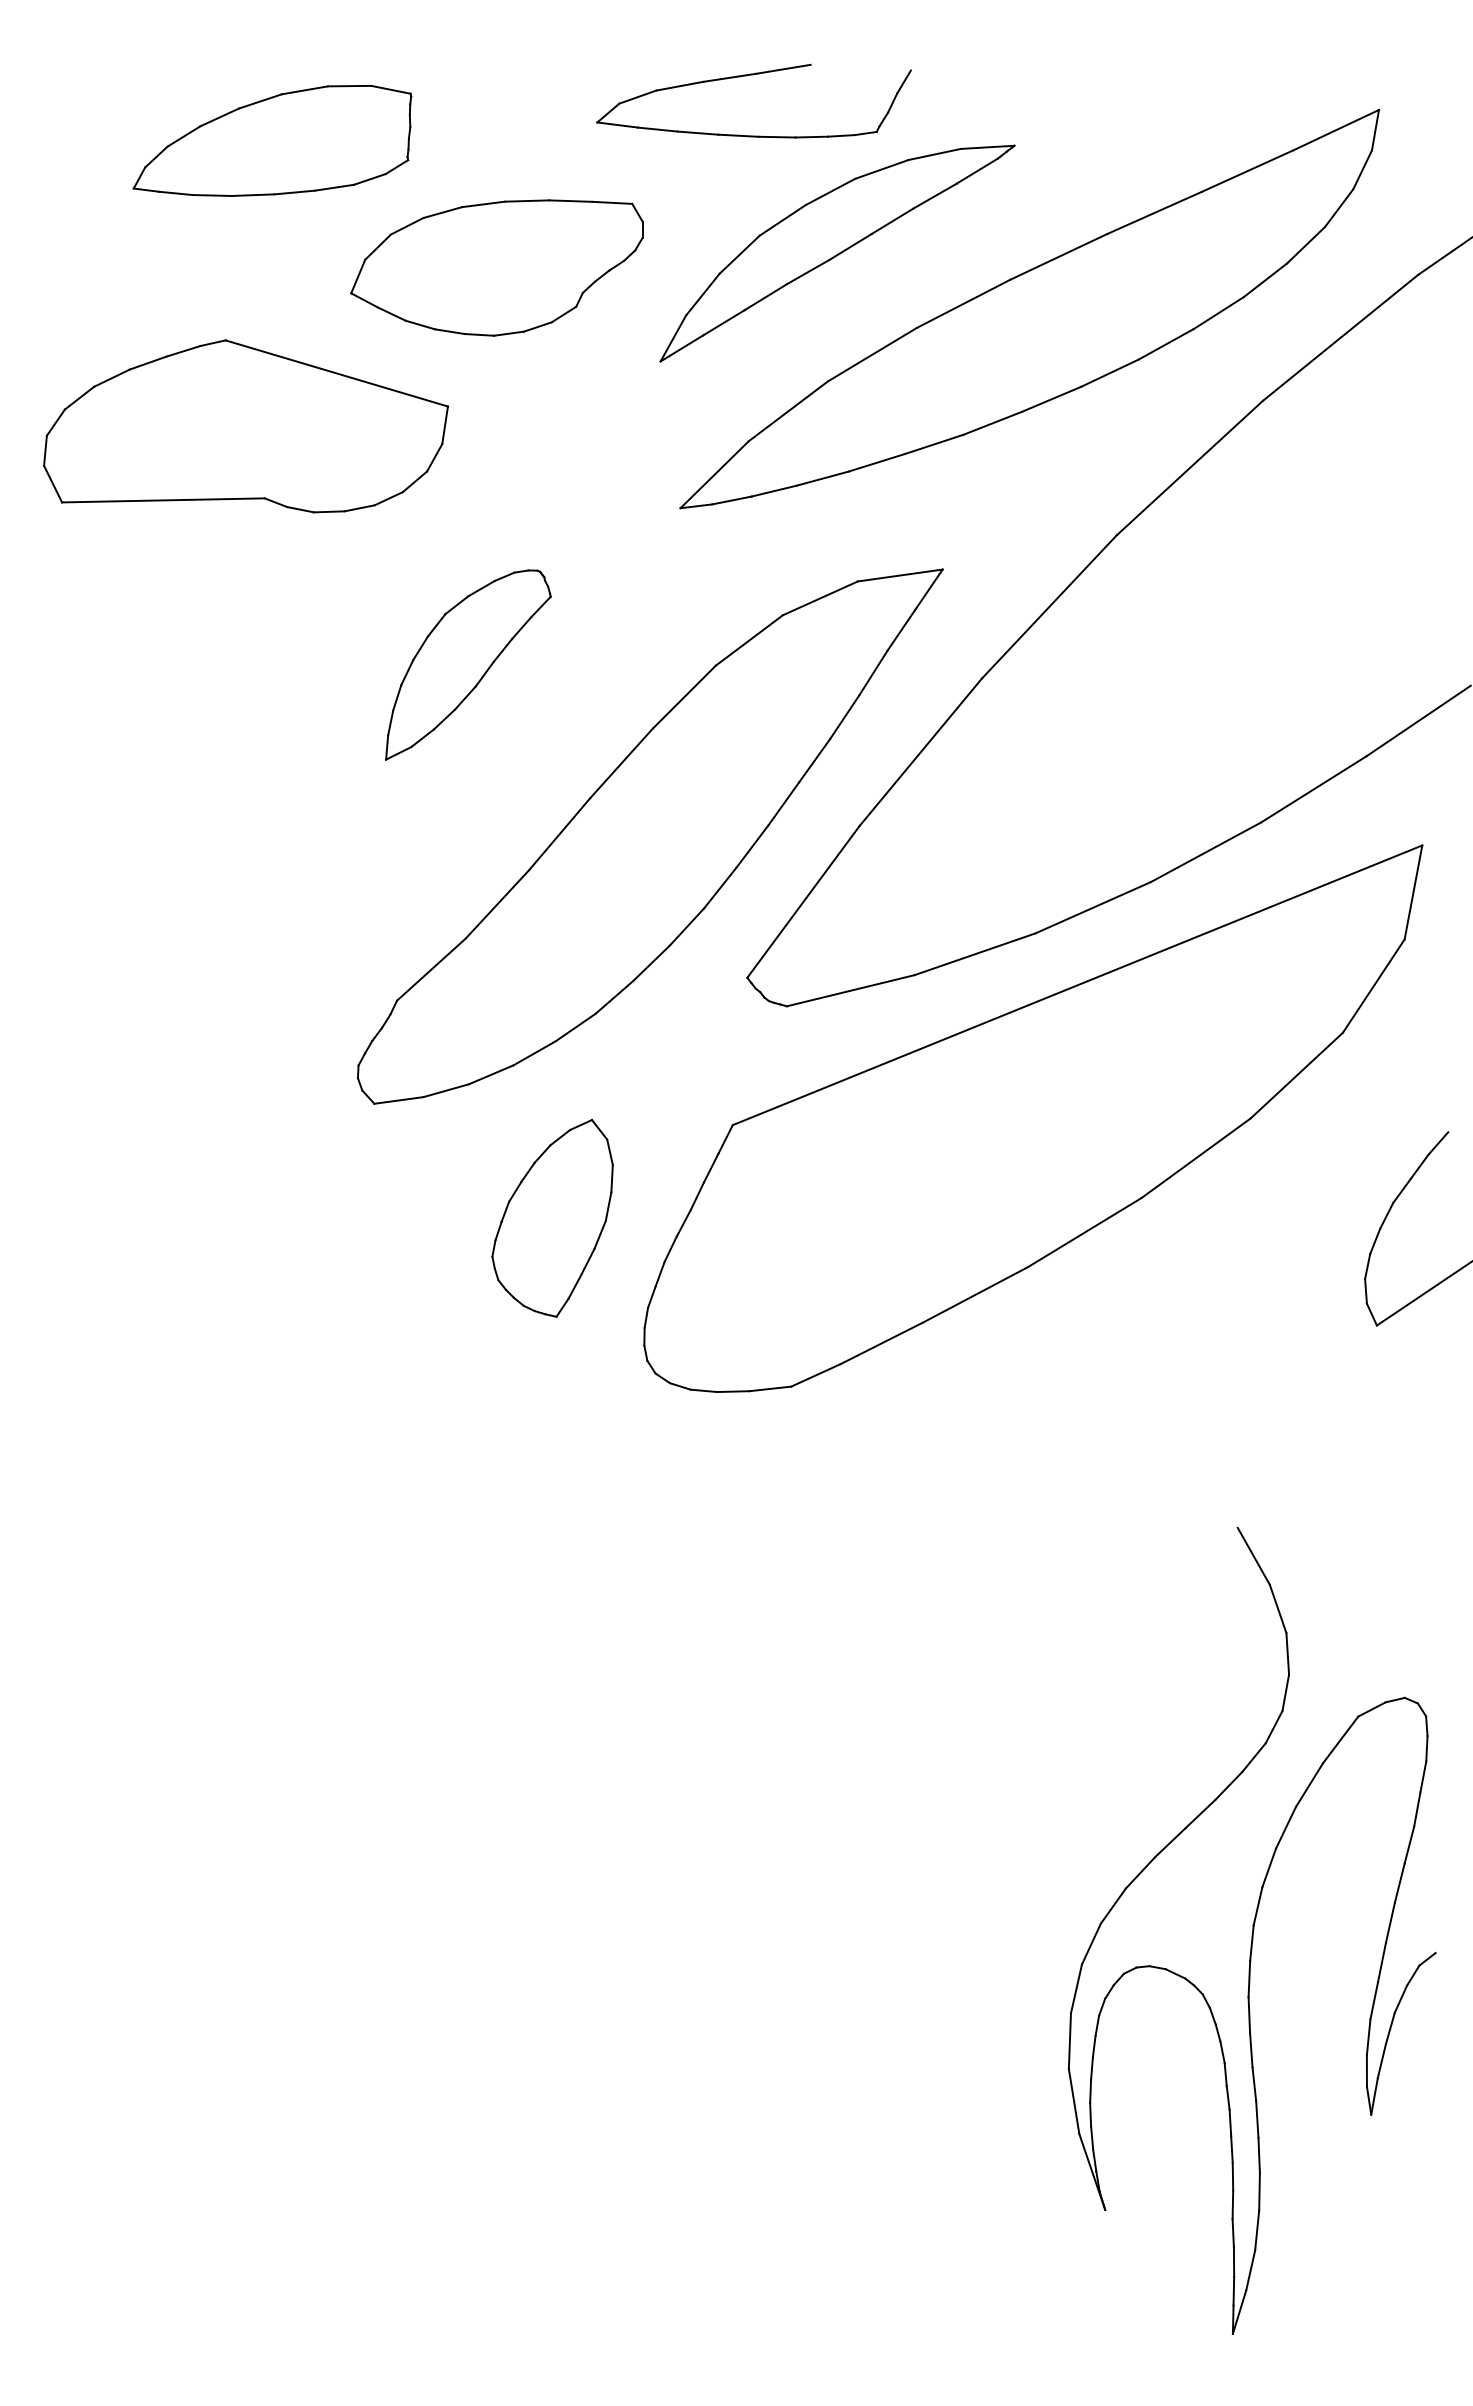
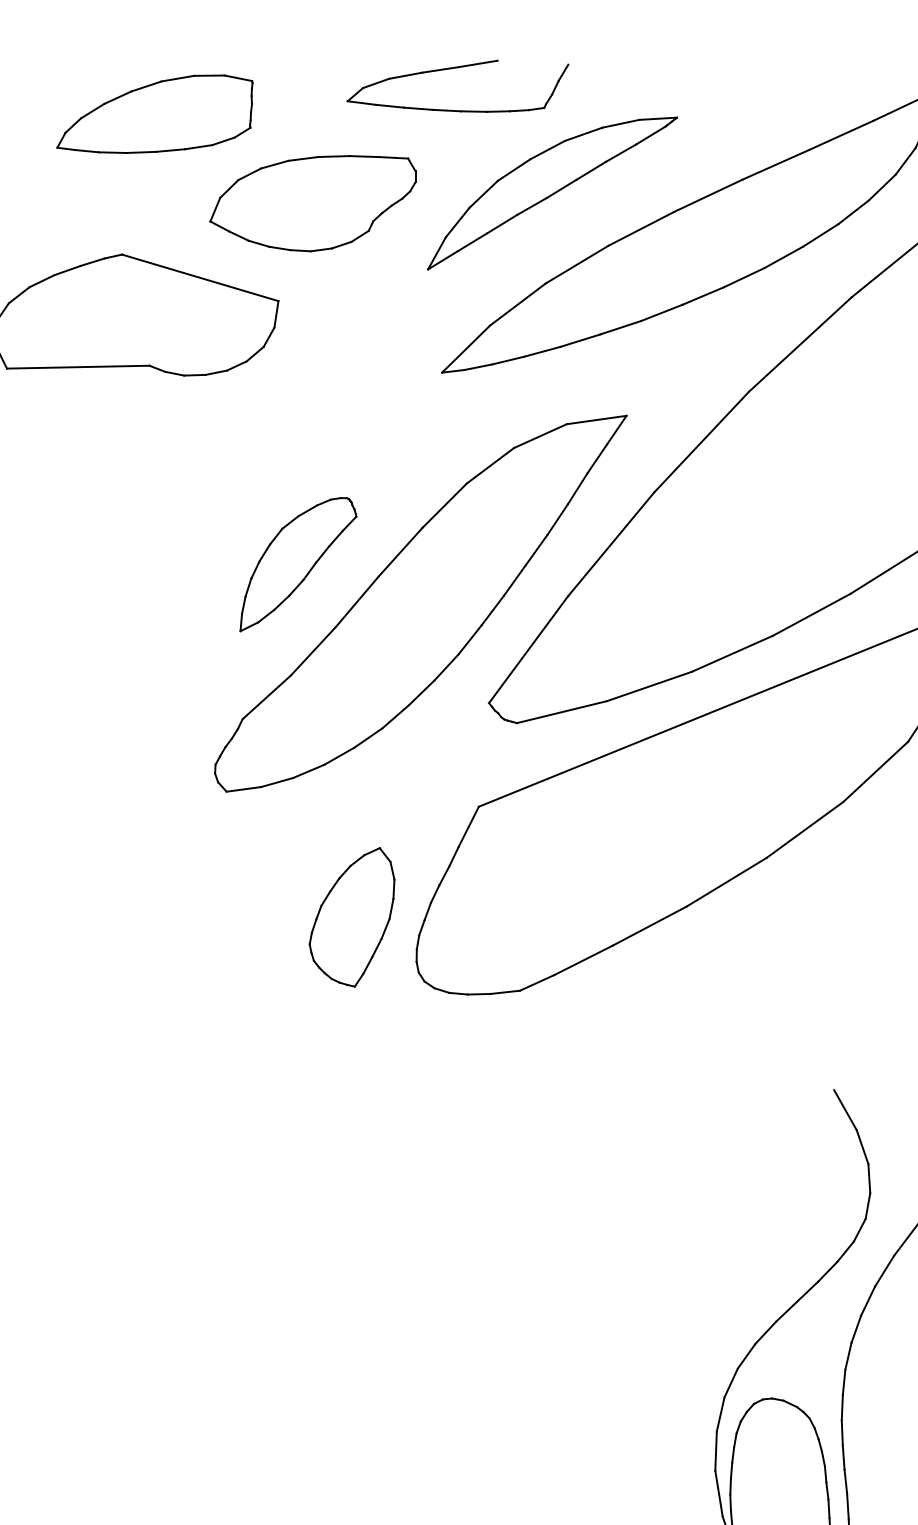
part: (746, 76) -> (452, 68), moved
part: (468, 664) -> (298, 564), moved
part: (552, 1217) -> (352, 916), moved

